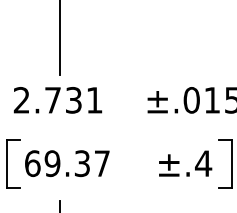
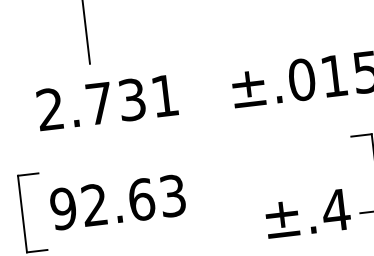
text: (57, 100) -> (106, 103), moved
text: (66, 163) -> (116, 202), 69.37 -> 92.63
text: (185, 163) -> (307, 213), moved

